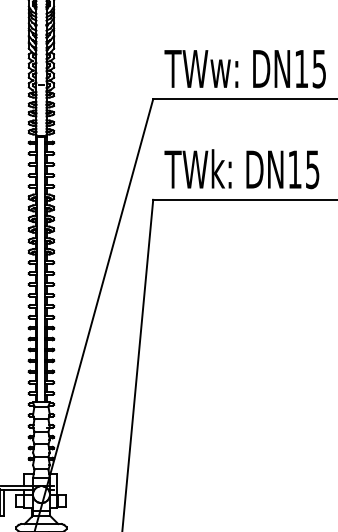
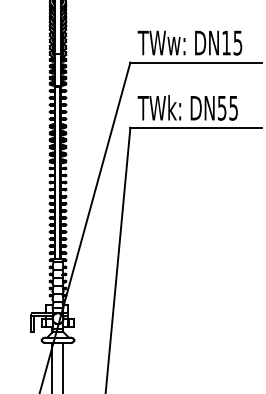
text: (293, 170) -> (221, 108), DN15 -> DN55

